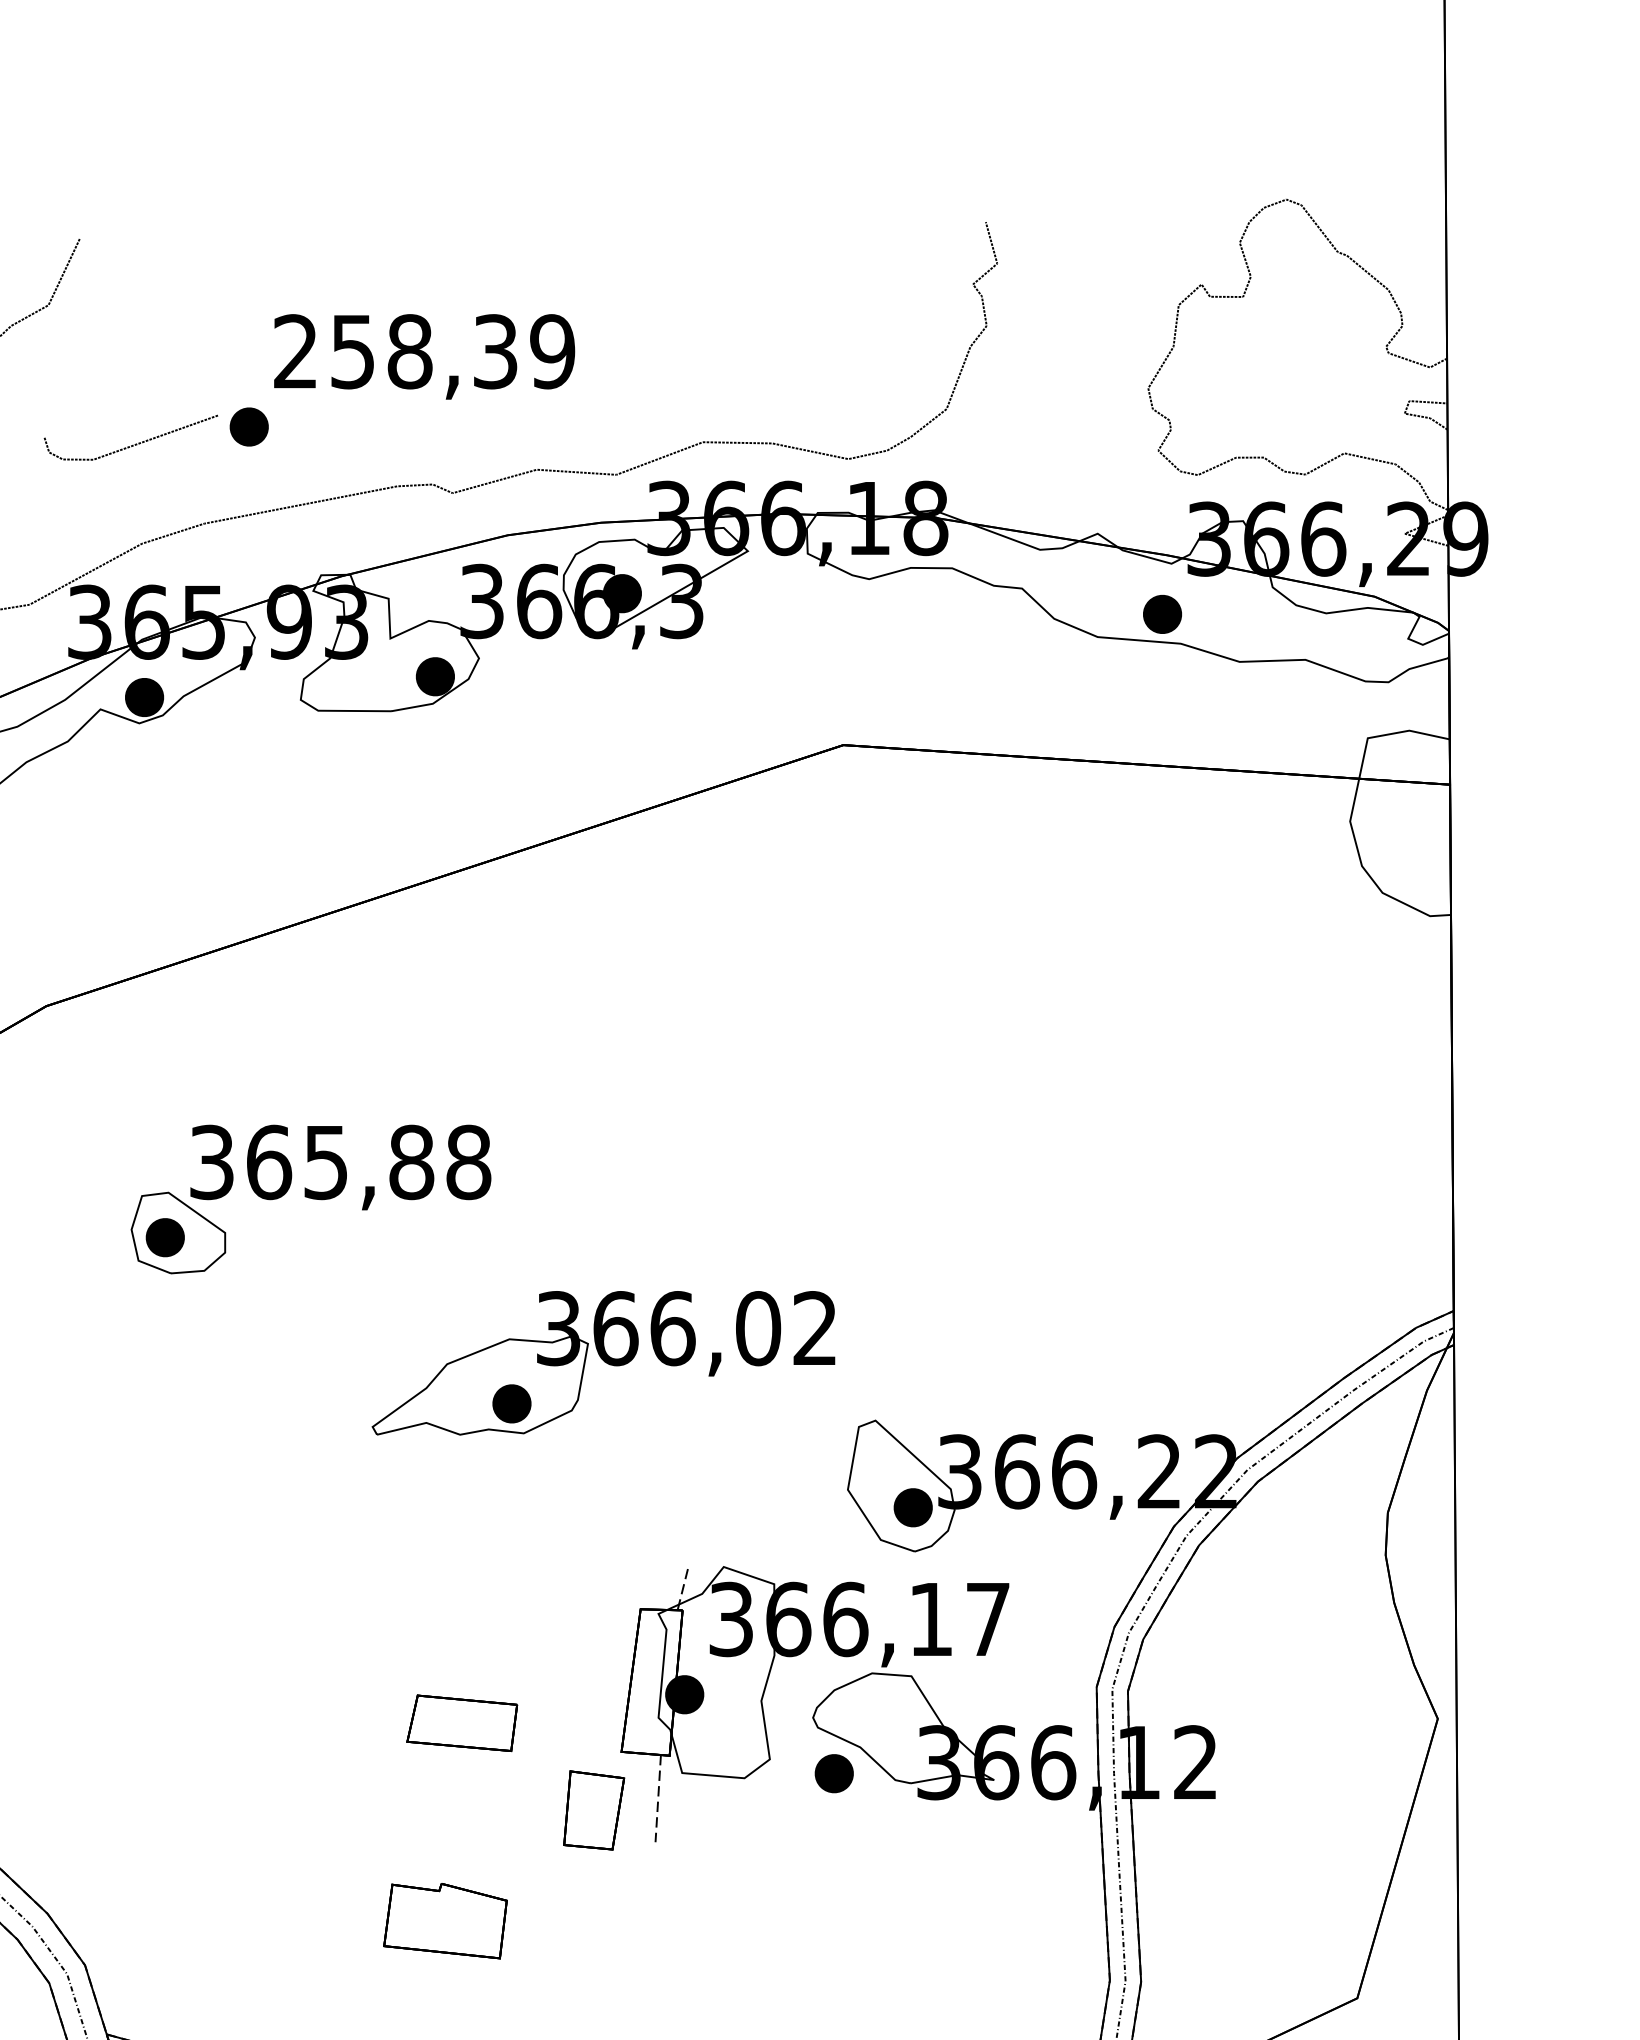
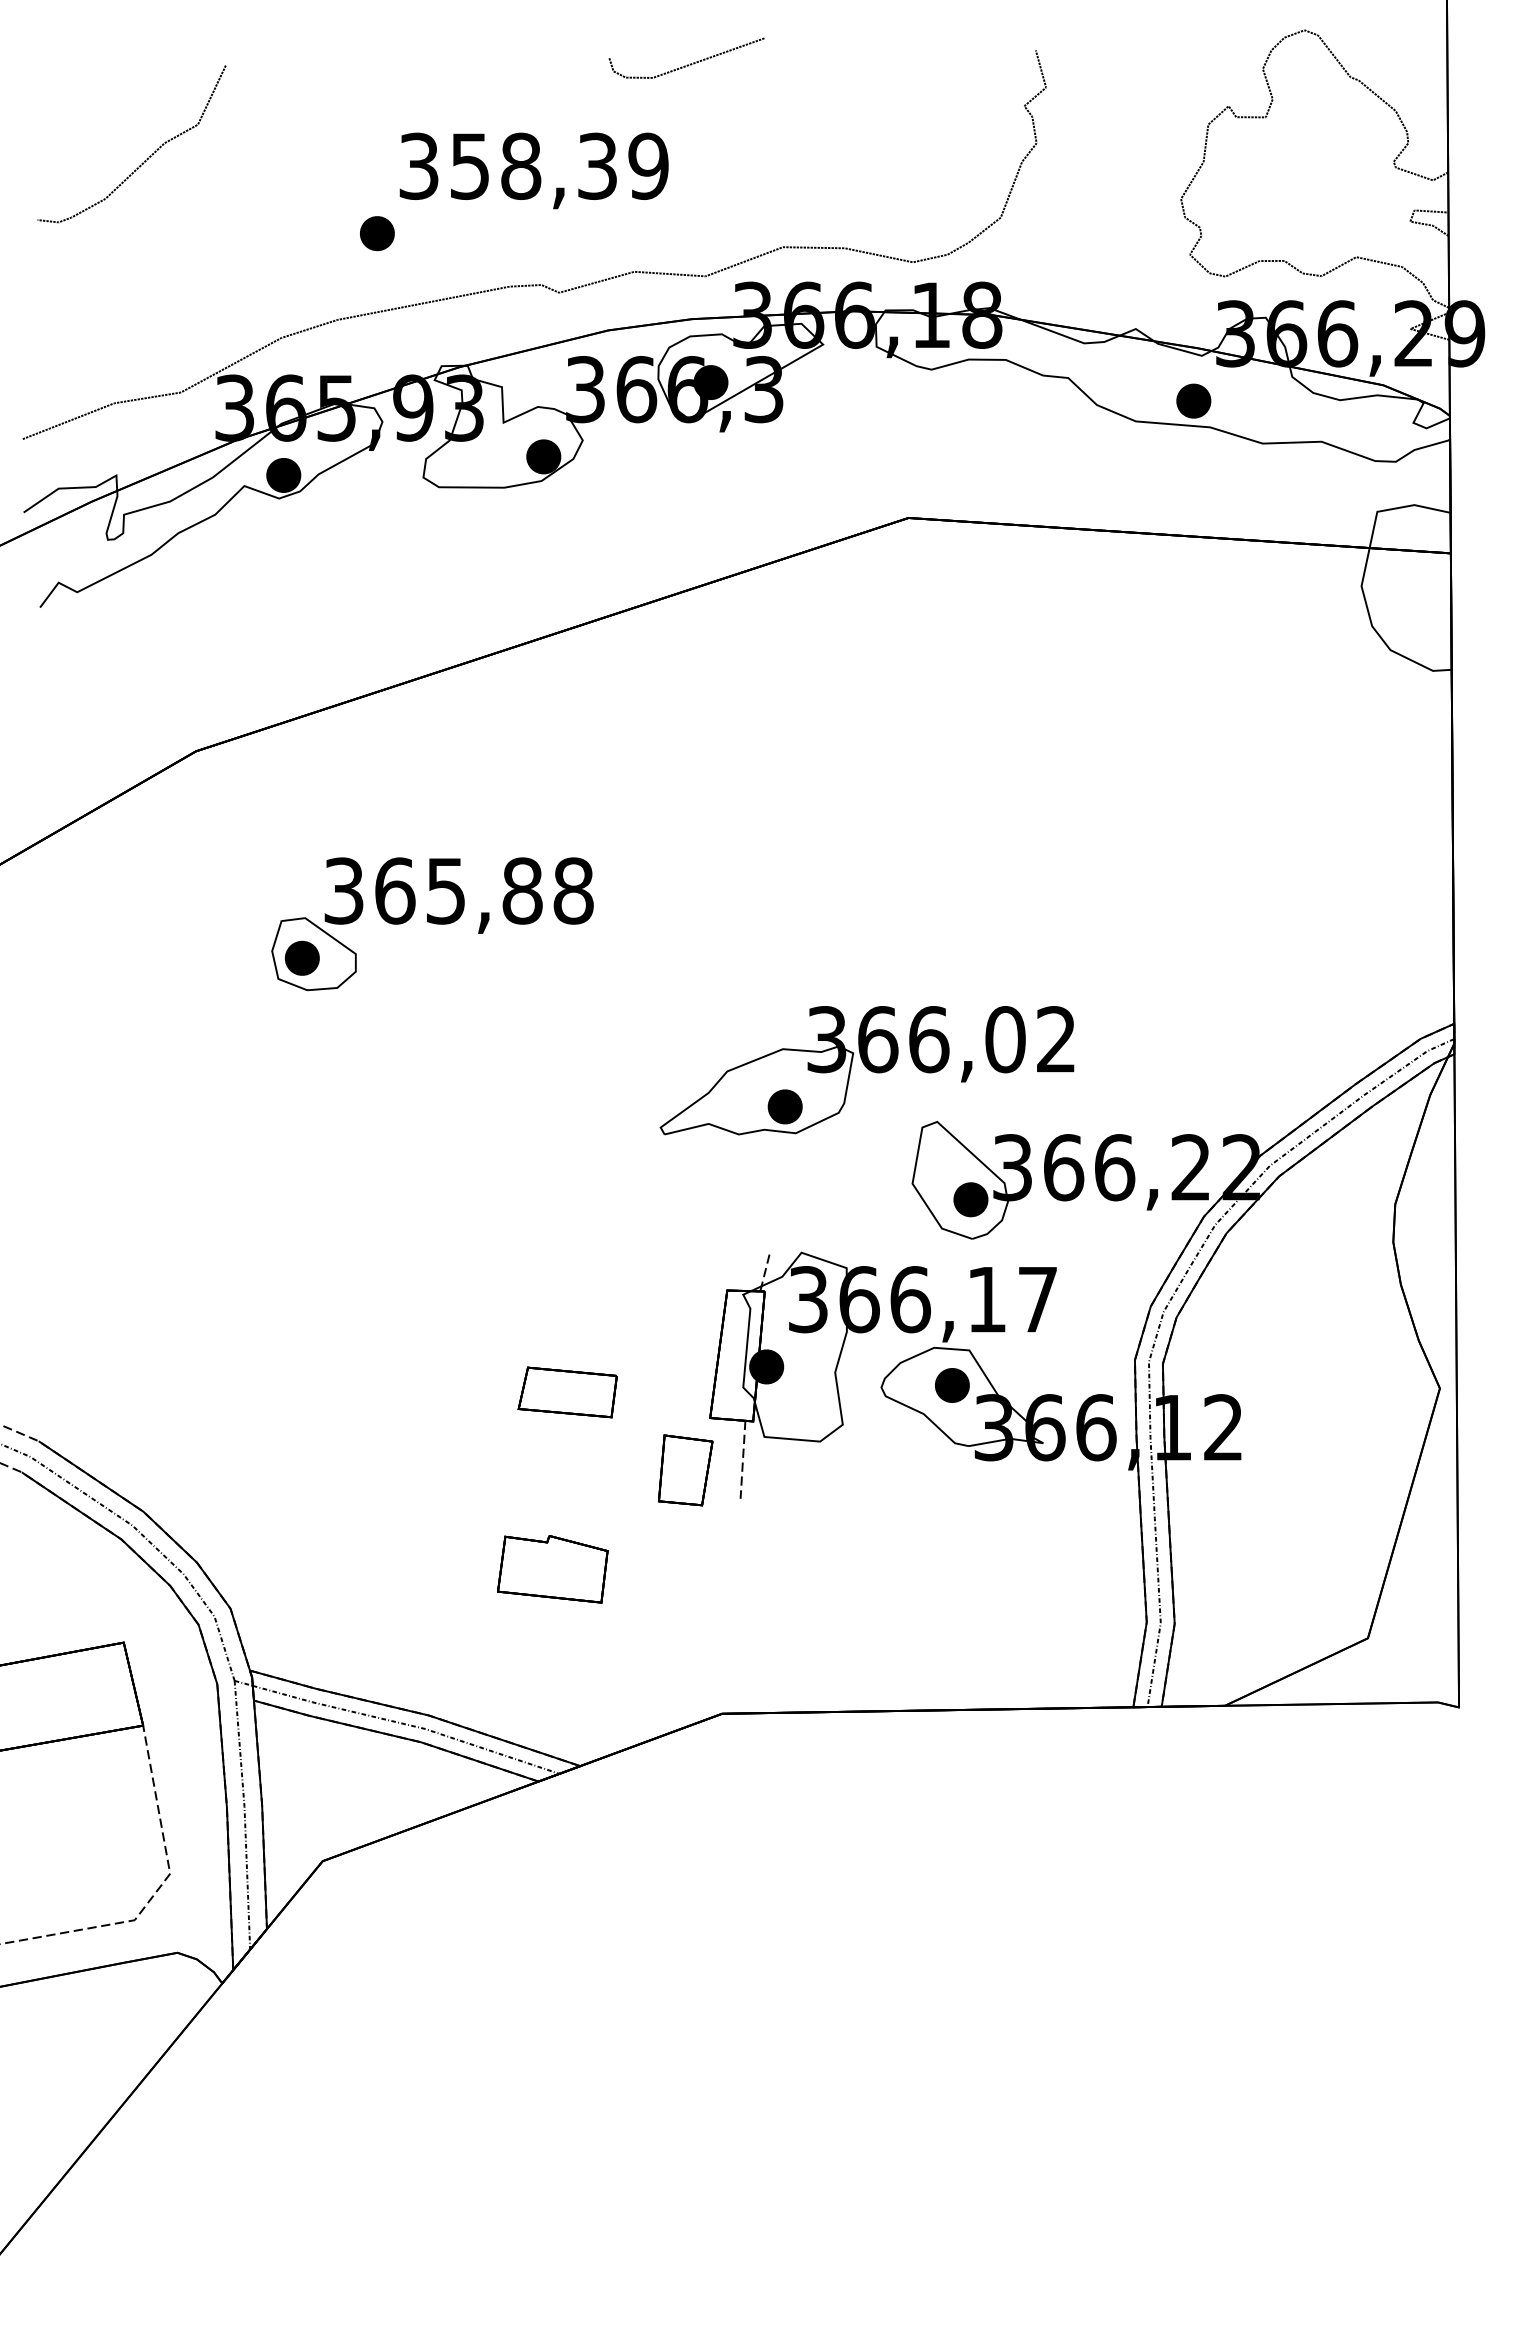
text: (295, 350) -> (418, 165), 258,39 -> 358,39
line: (131, 444) -> (687, 64), moved
part: (602, 1363) -> (866, 1070), moved
part: (834, 1773) -> (952, 1385), moved

